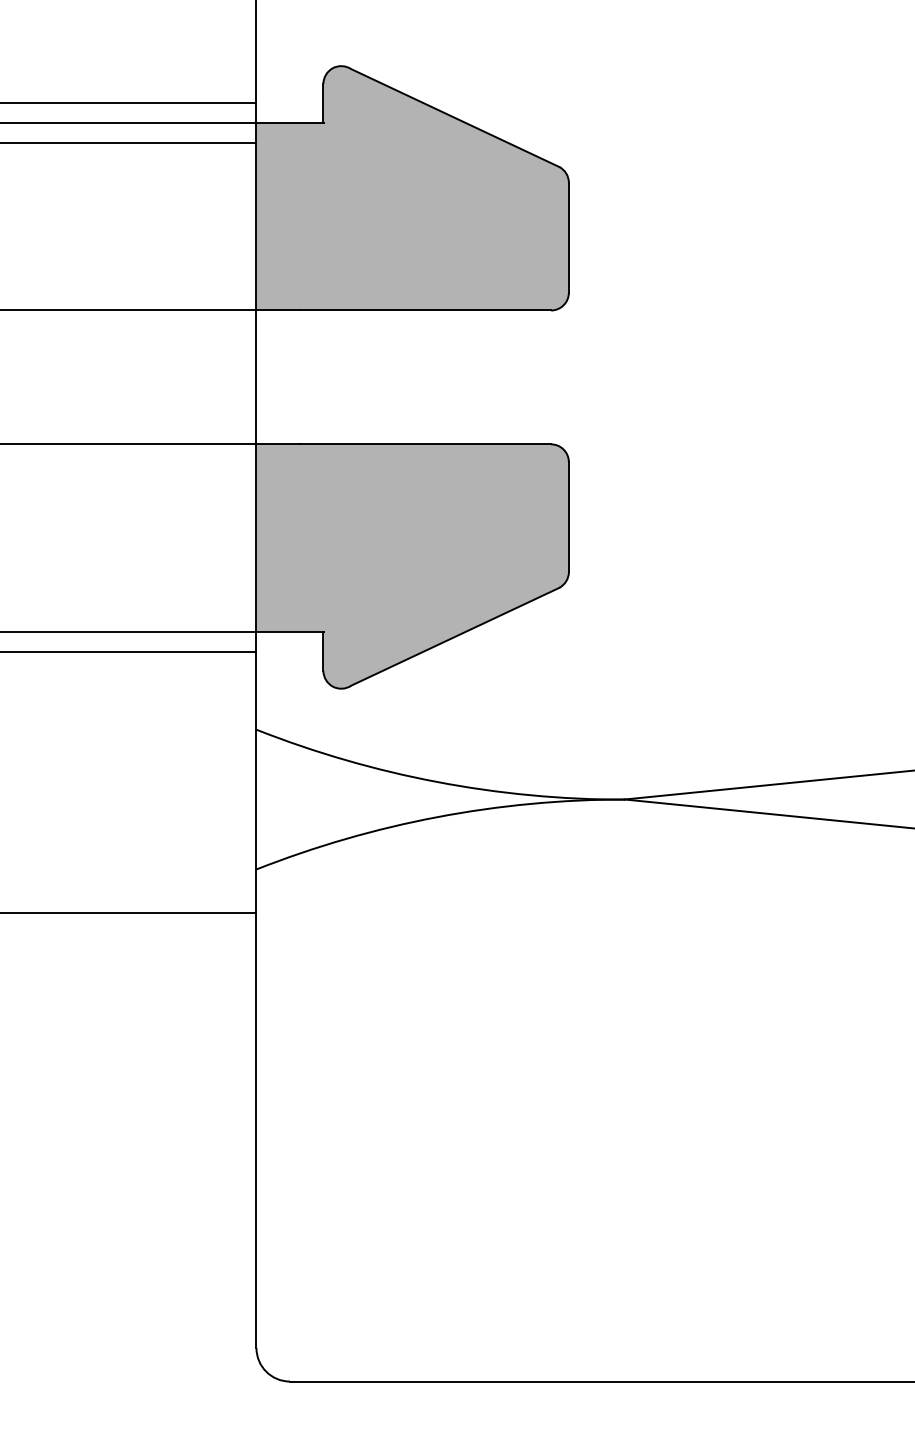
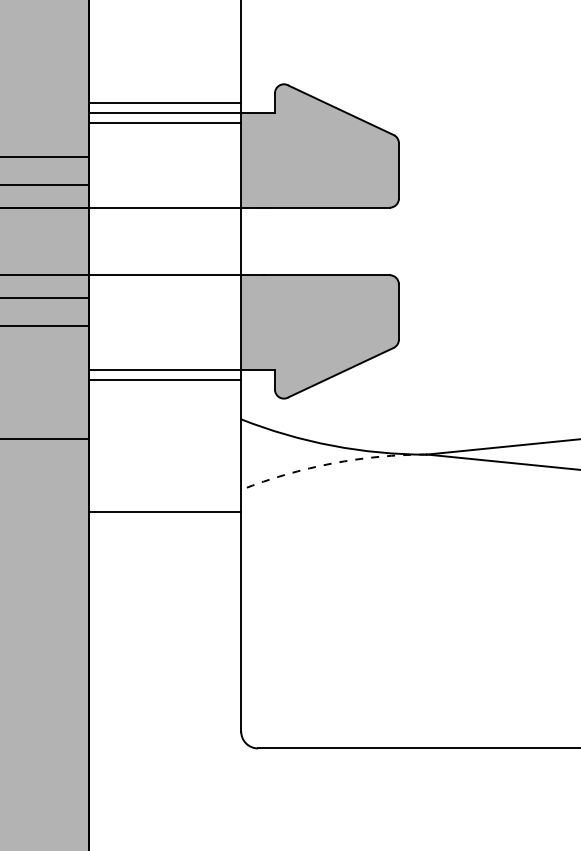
arc: (437, 817) -> (332, 463), solid -> dashed

